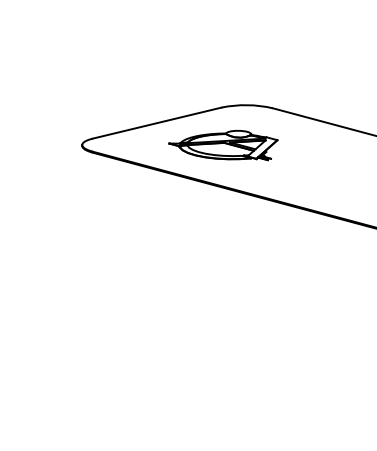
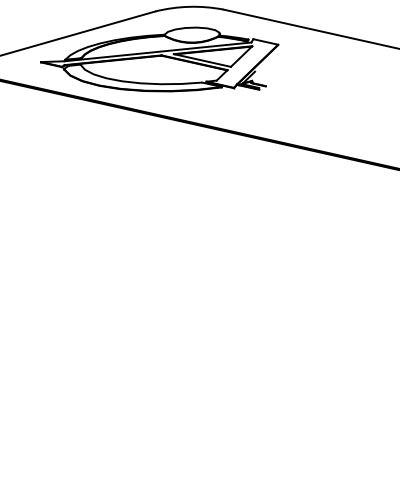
part: (223, 145) -> (160, 61), size x1.67

